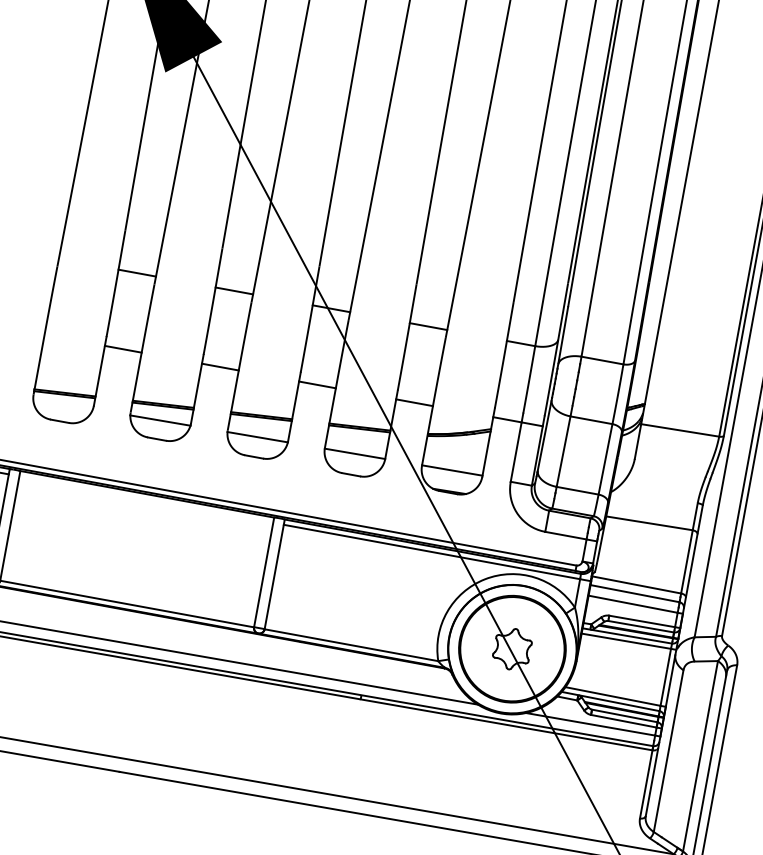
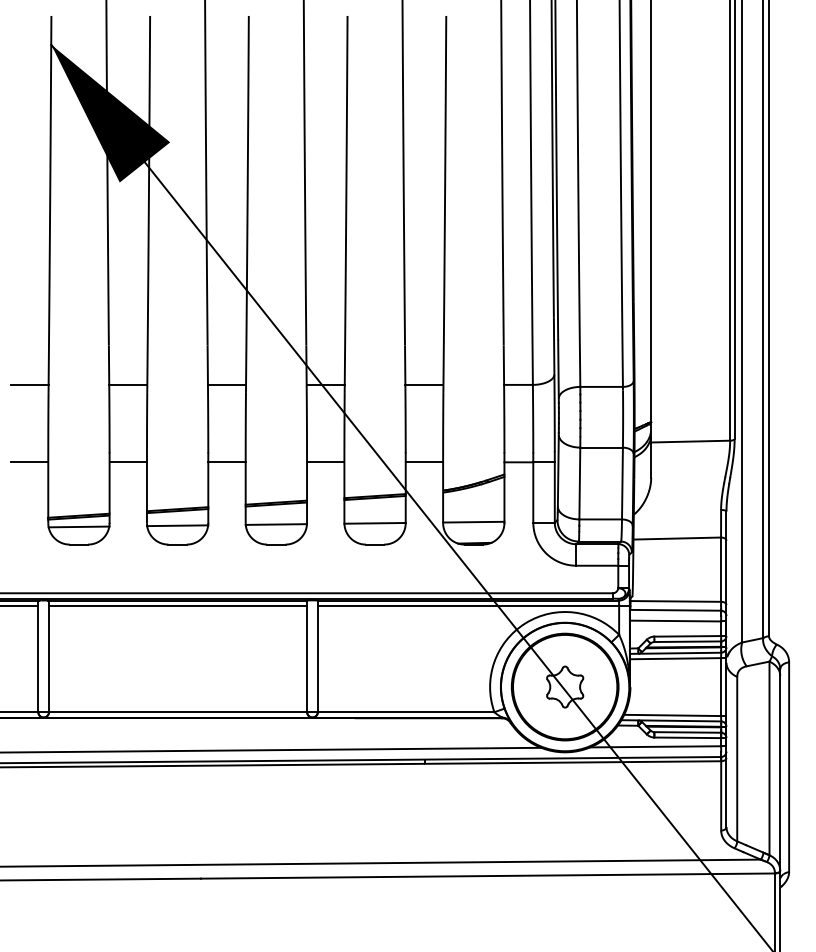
line: (40, 254) -> (29, 384), added
line: (26, 331) -> (29, 462), added
line: (62, 403) -> (78, 526), added
line: (146, 500) -> (178, 606), added

